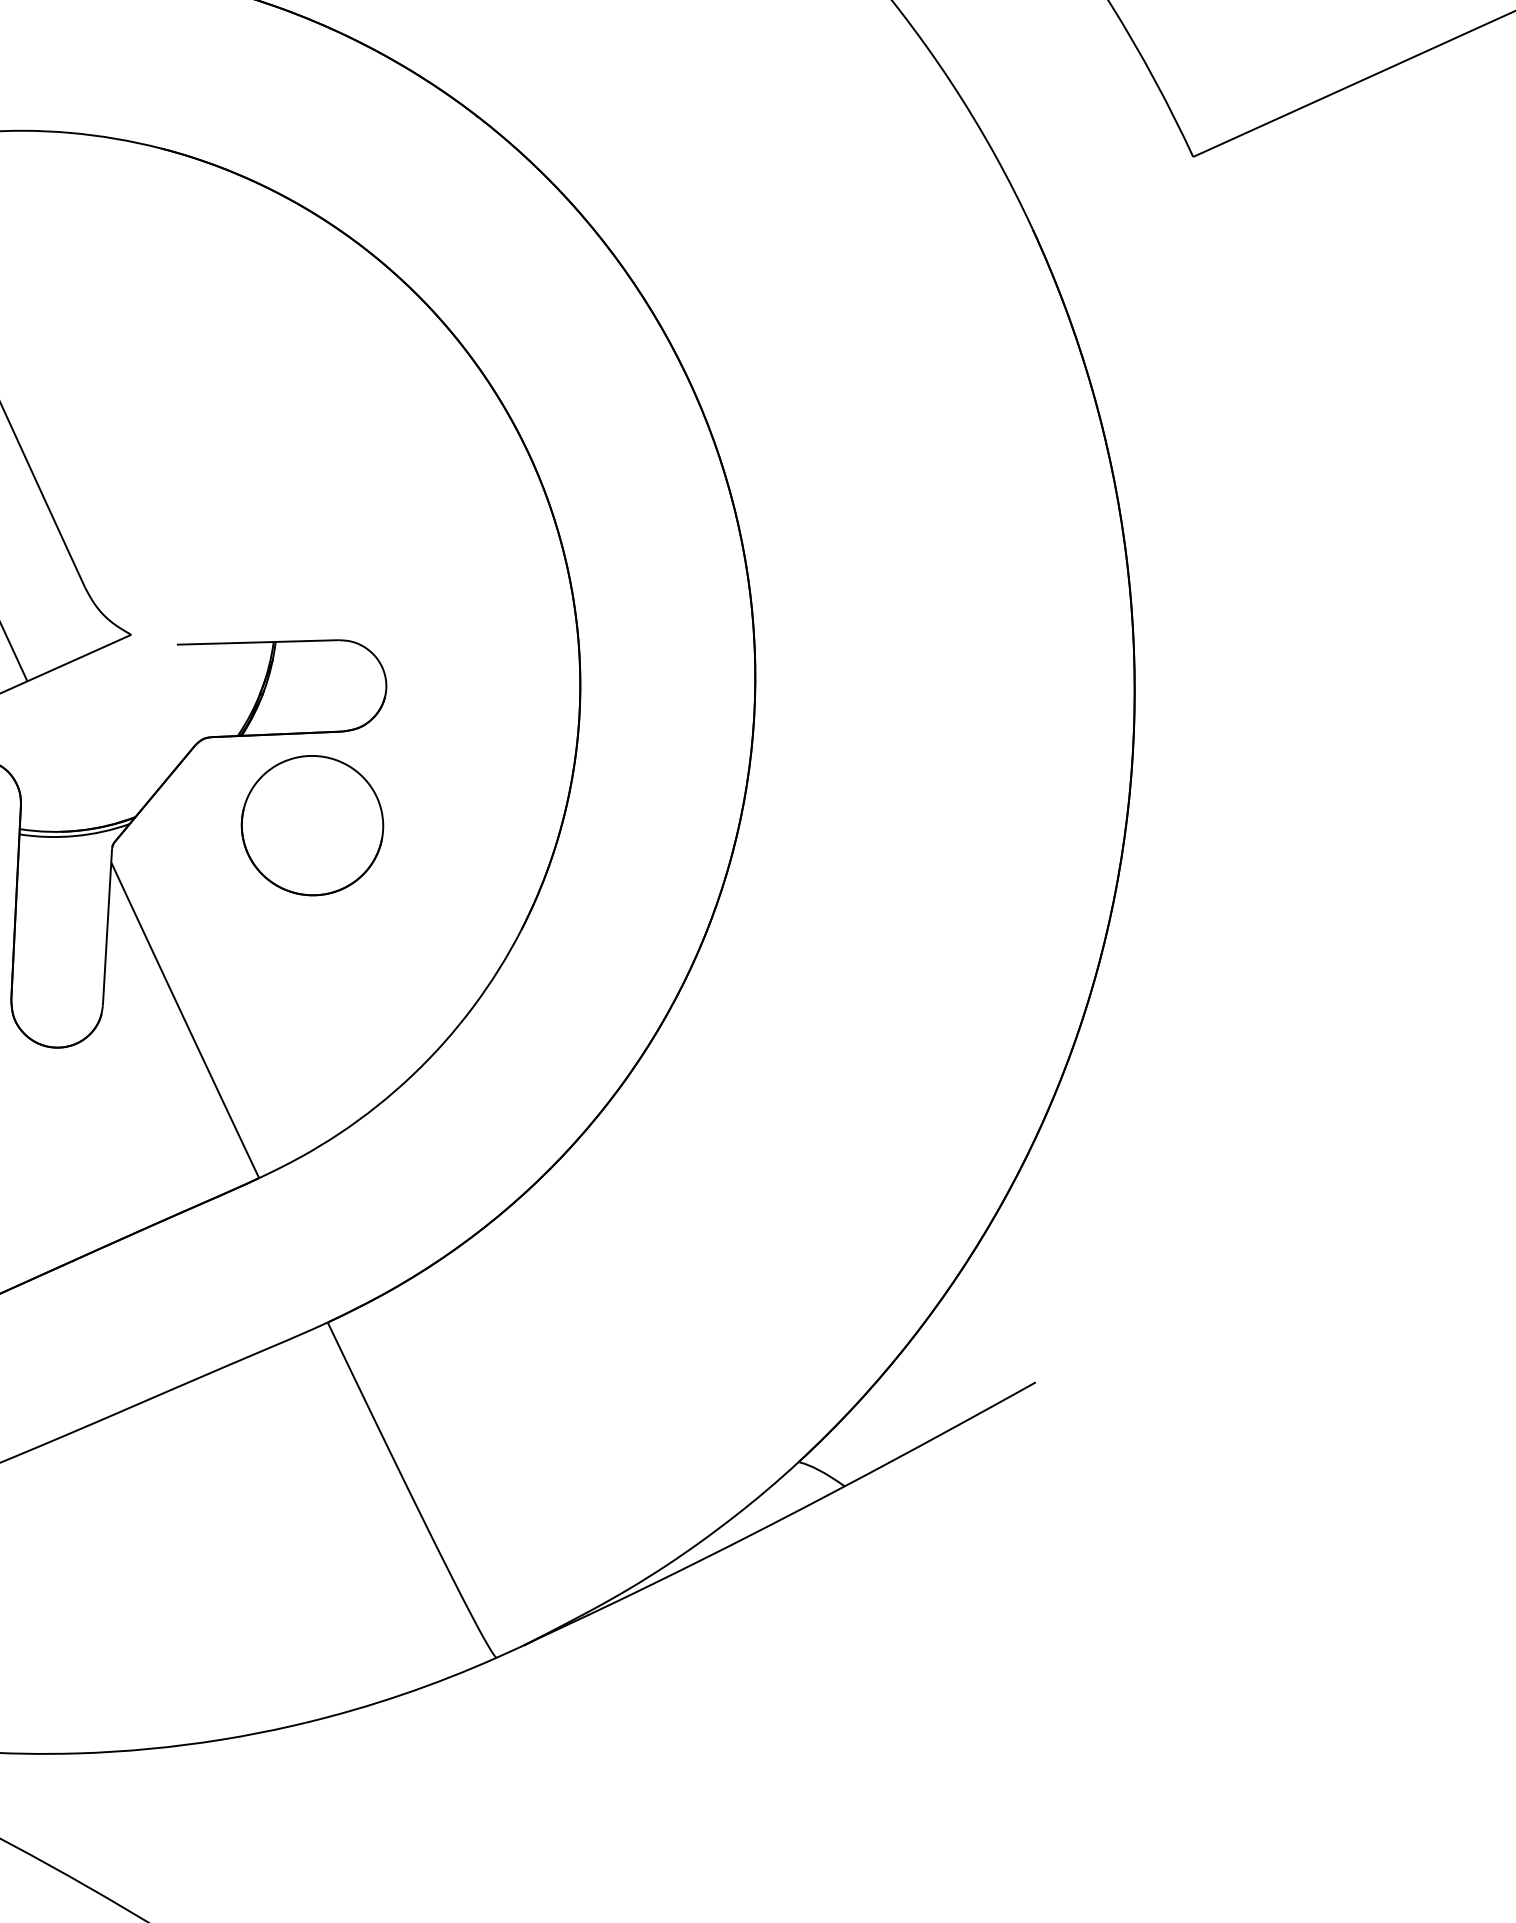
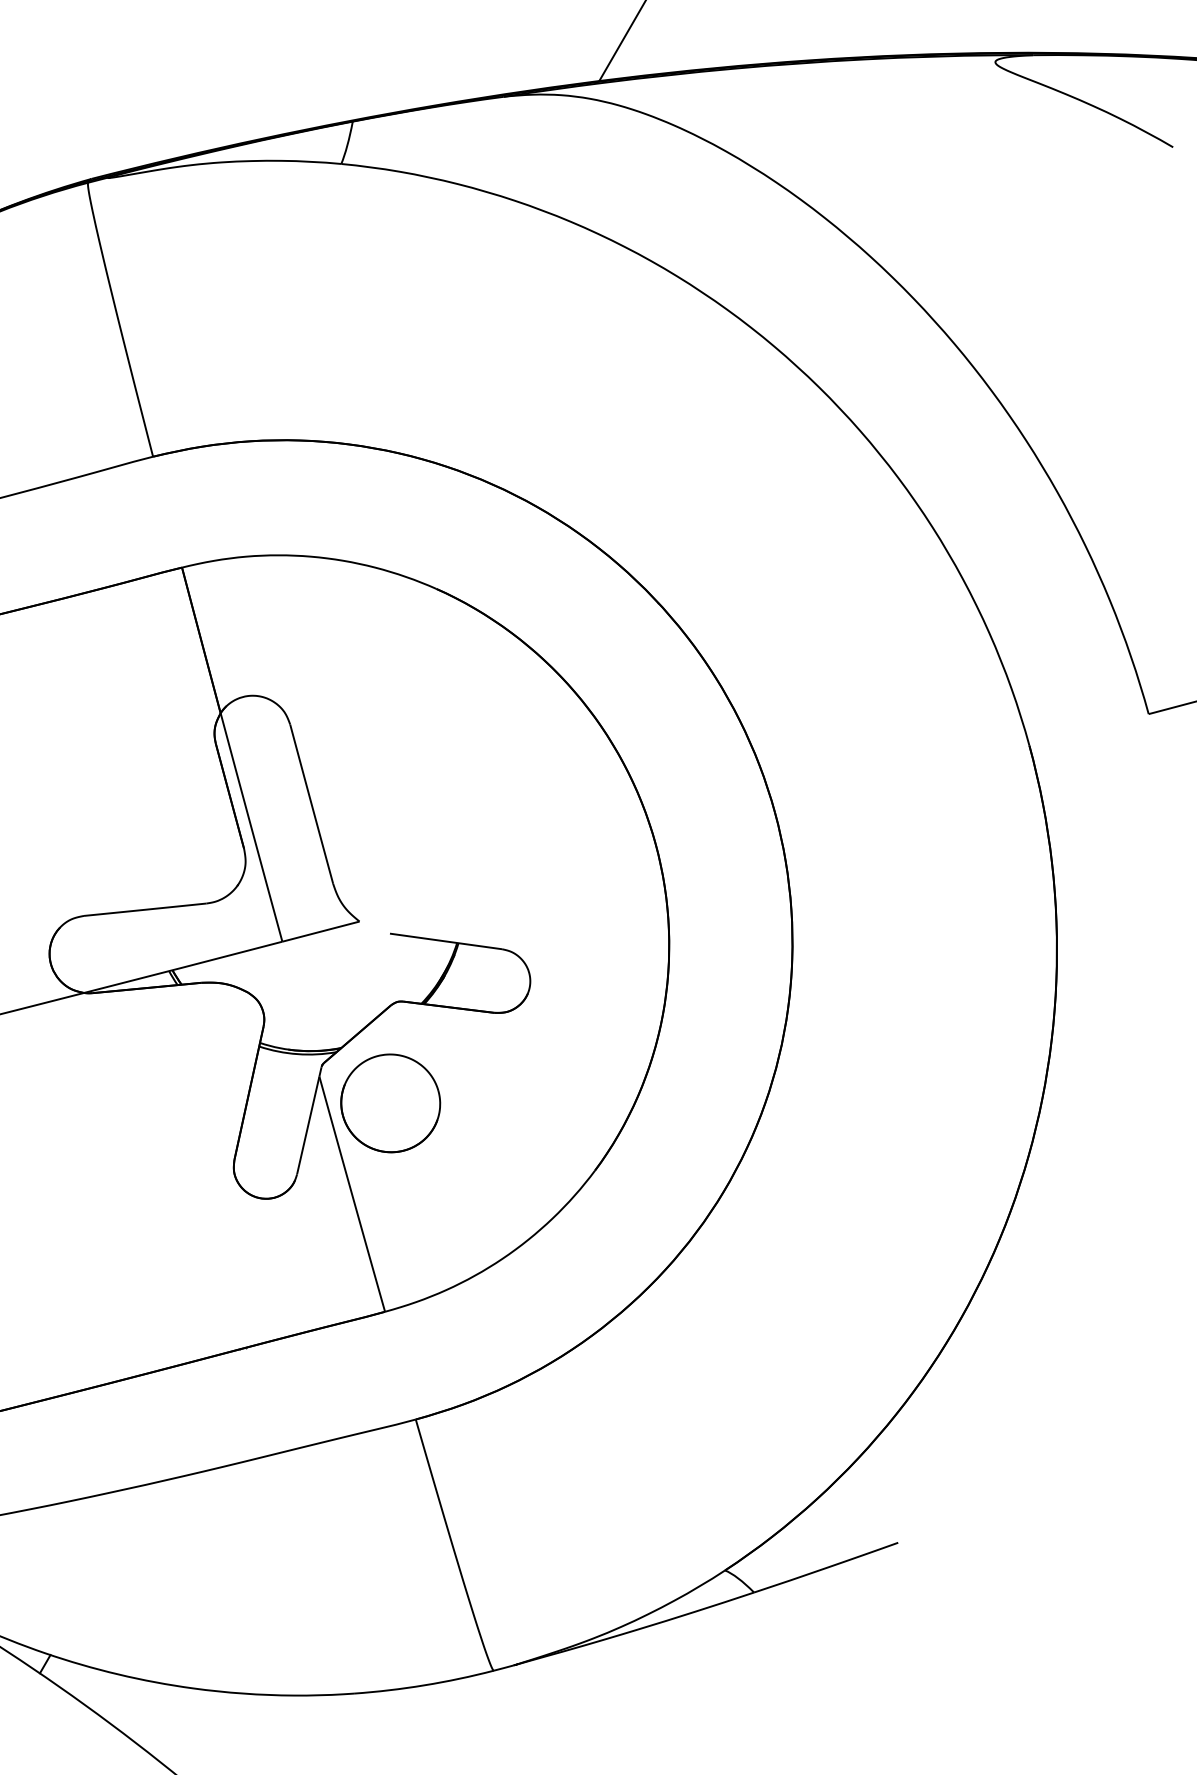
part: (312, 825) -> (390, 1103), moved

